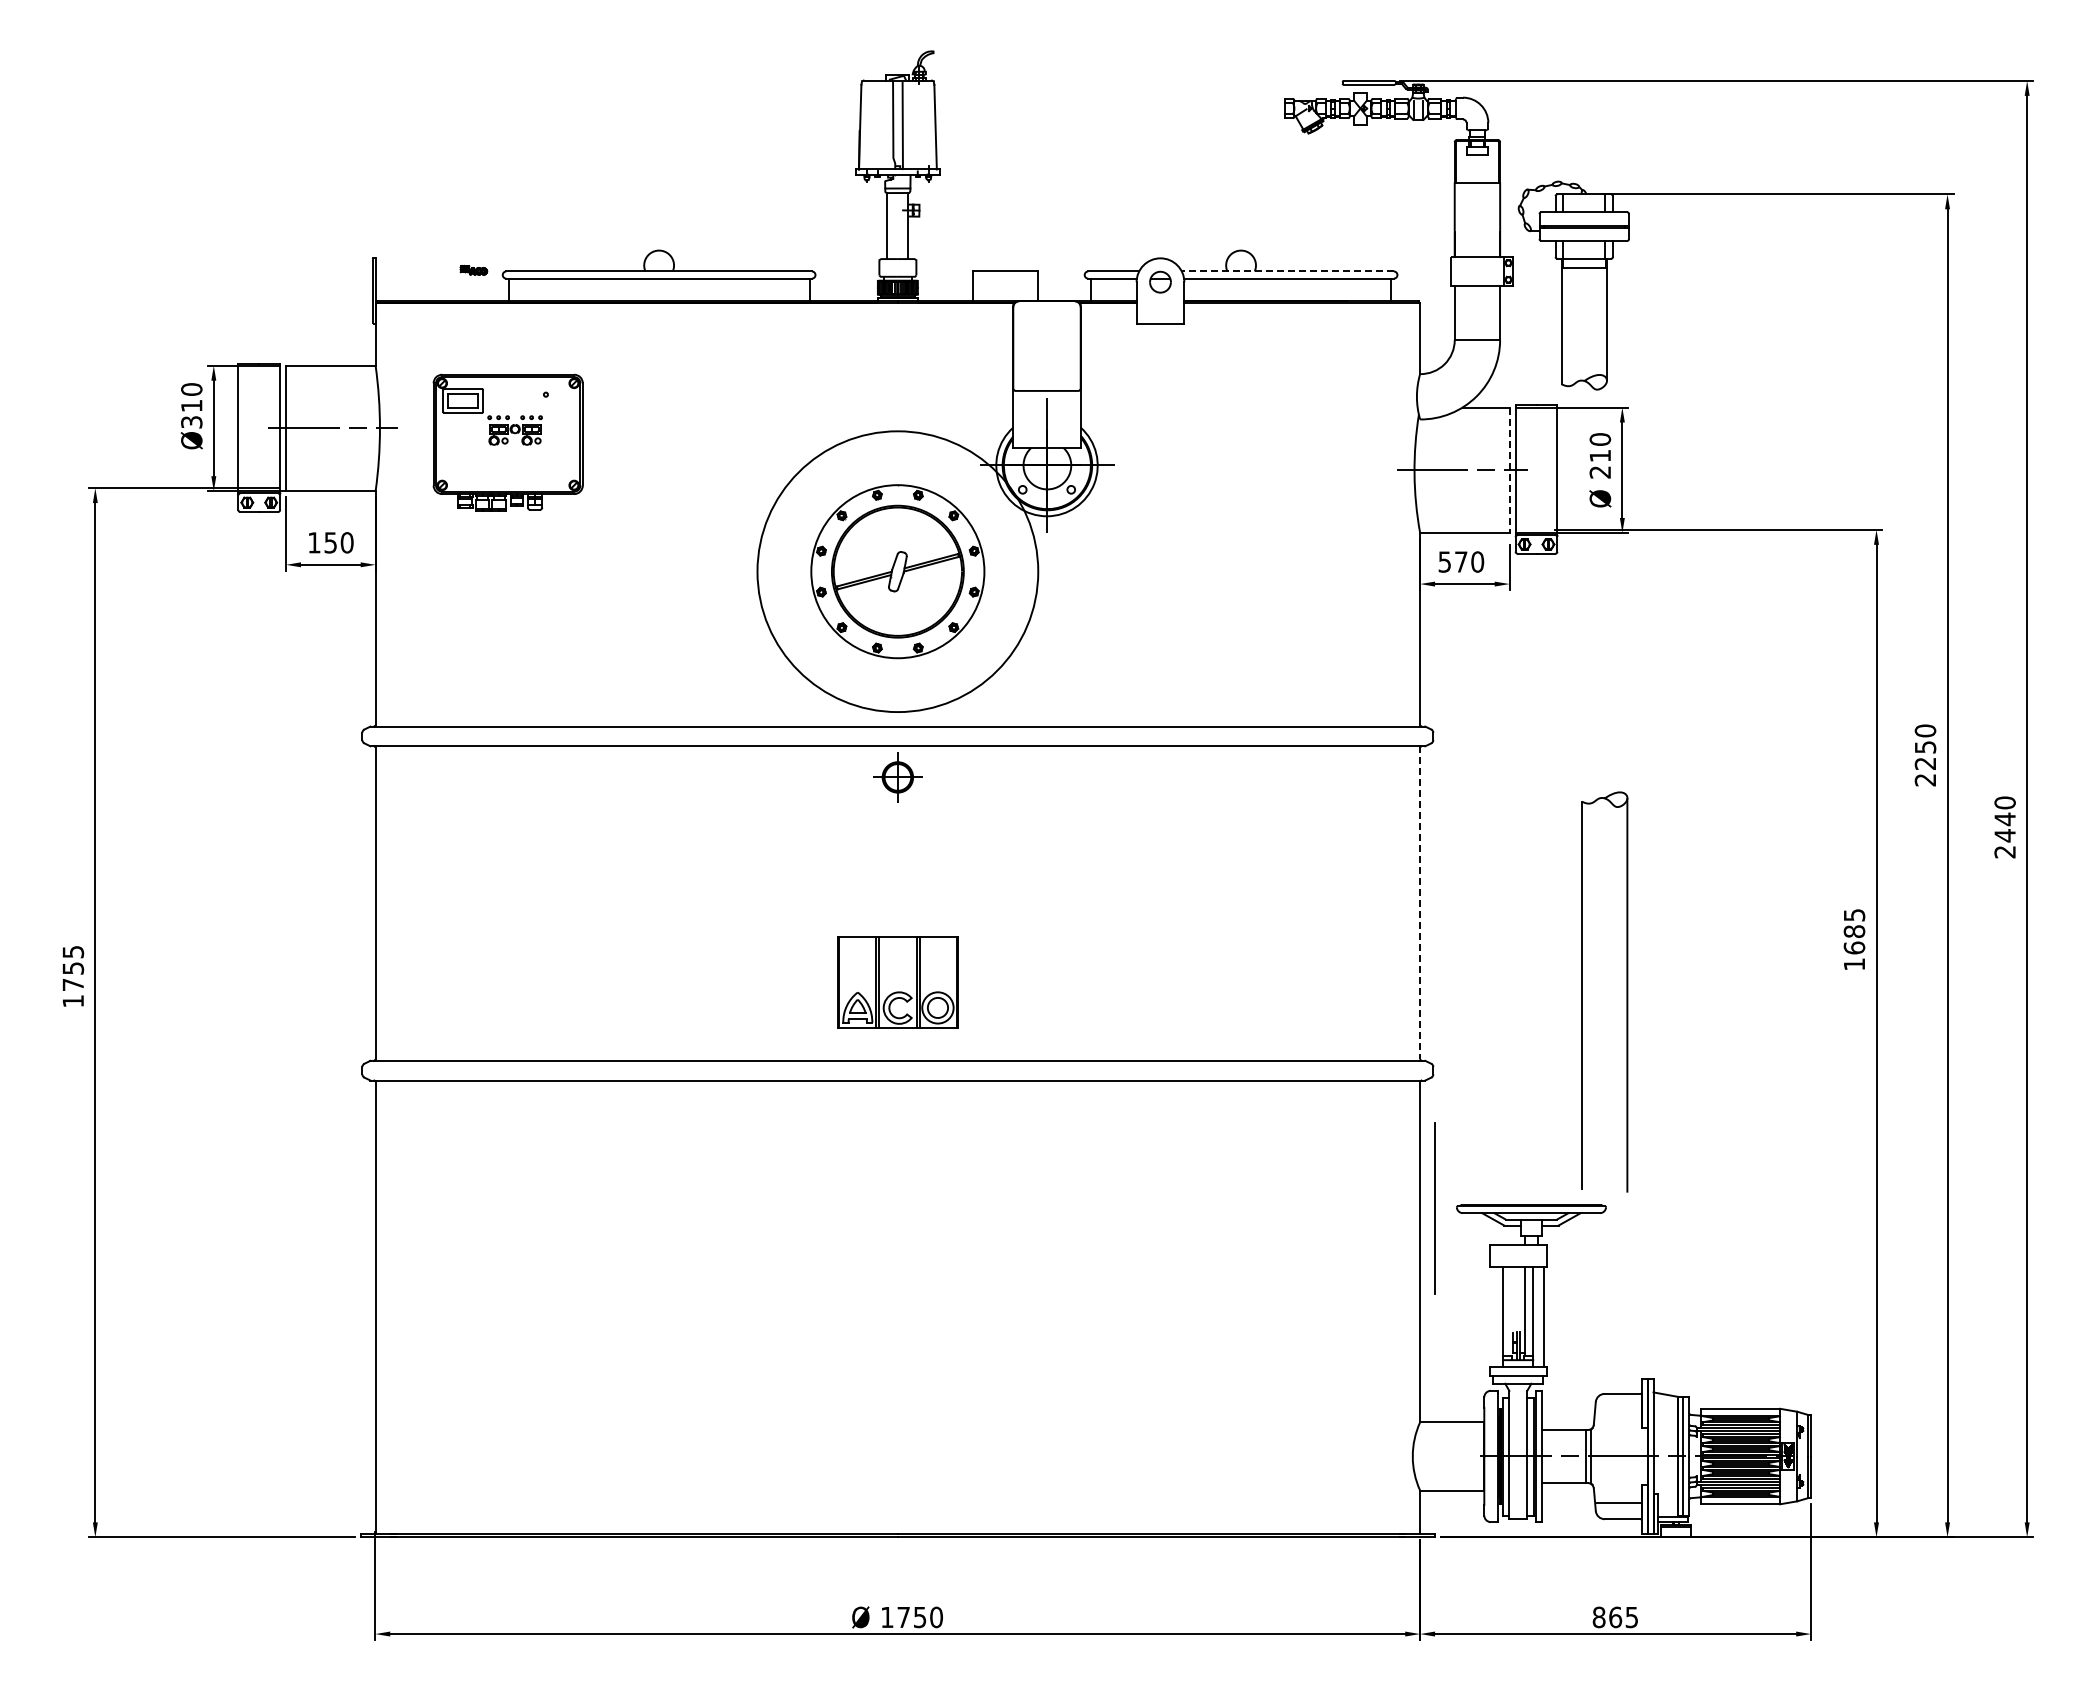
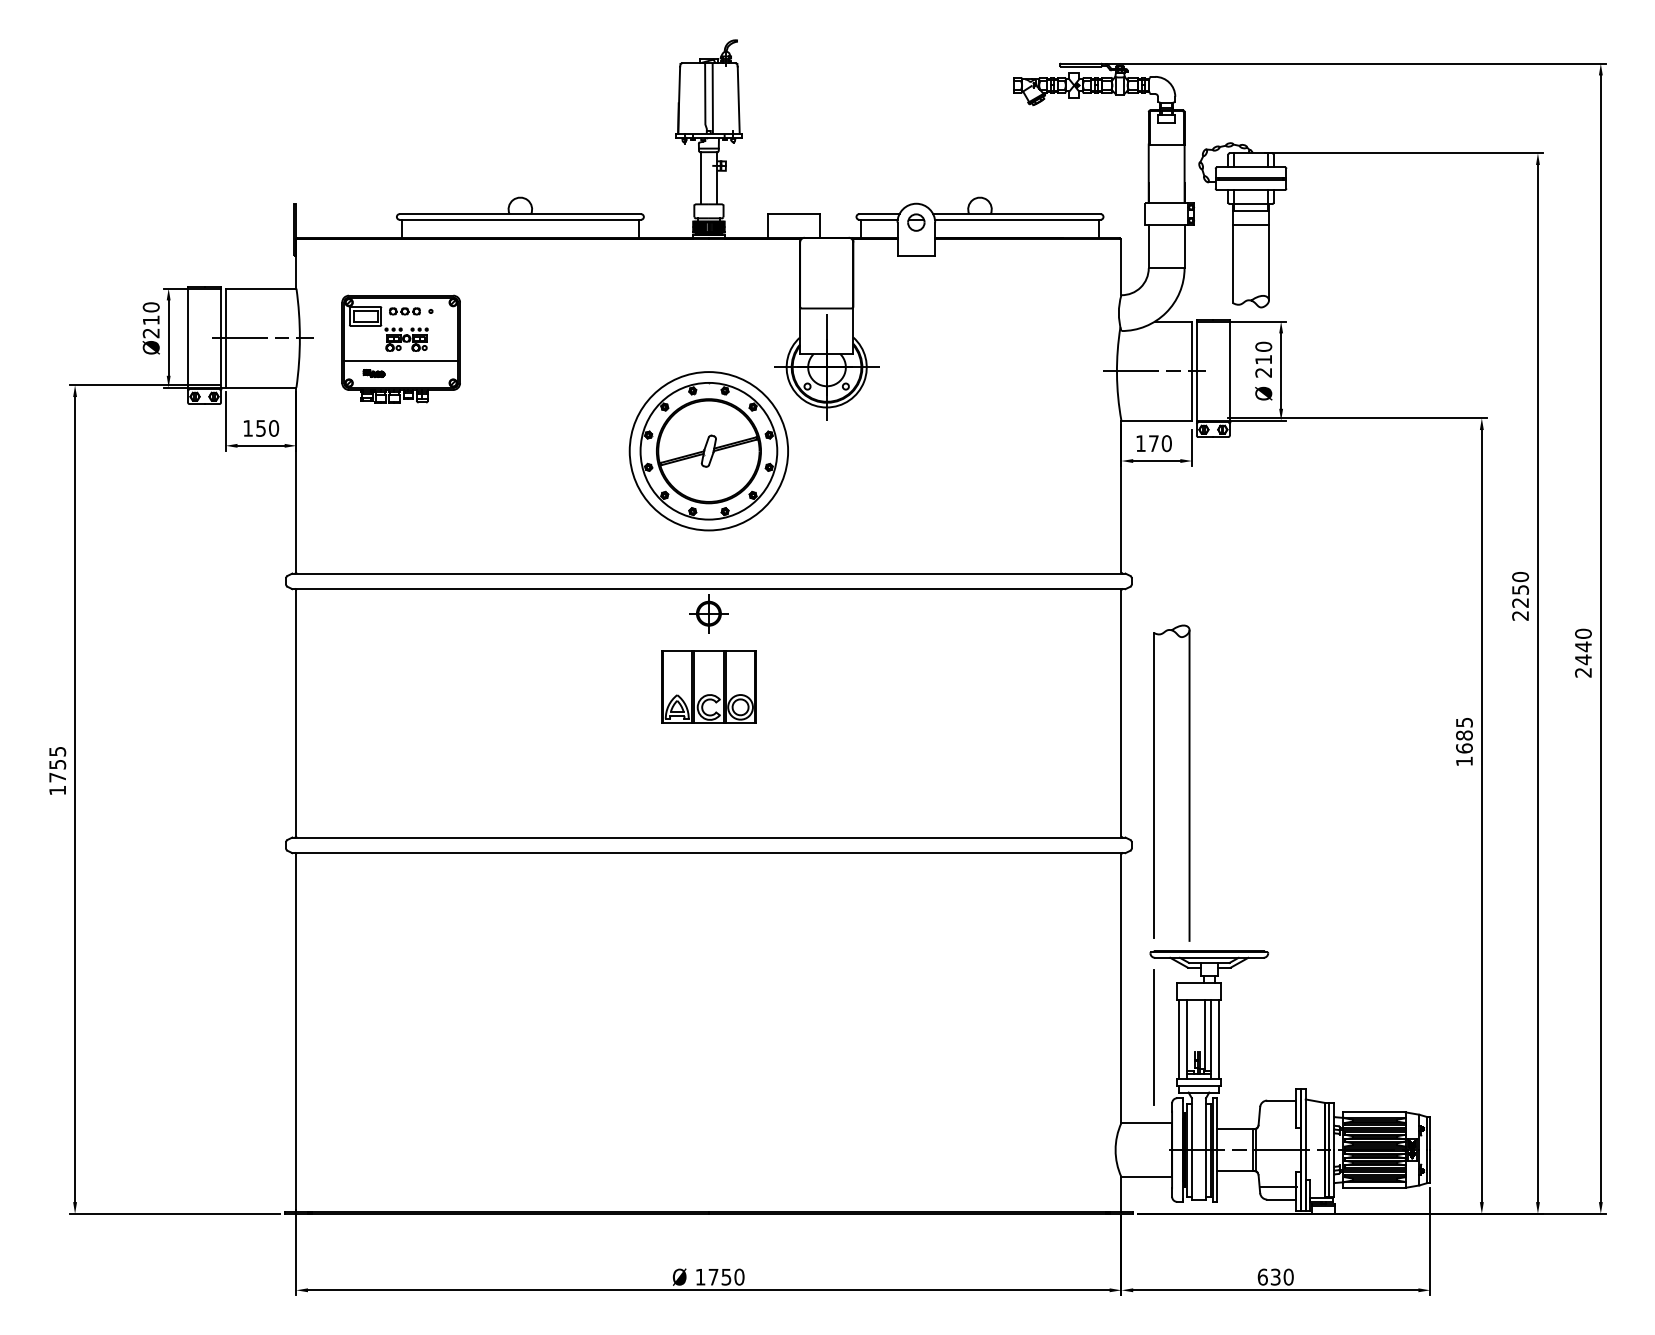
part: (473, 269) -> (373, 372), moved
line: (1287, 271) -> (1016, 214), dashed -> solid
line: (1583, 285) -> (1250, 225), added
part: (512, 394) -> (404, 311), added
text: (191, 422) -> (151, 333), Ø310 -> Ø210
line: (508, 457) -> (401, 361), added
line: (1509, 470) -> (1191, 371), dashed -> solid
text: (1444, 561) -> (1140, 443), 570 -> 170
circle: (897, 571) -> (708, 451), size x0.71
line: (1420, 903) -> (1121, 713), dashed -> solid
part: (897, 982) -> (708, 687), moved
part: (1582, 991) -> (1154, 782), moved
line: (1434, 1208) -> (1153, 1037), moved
line: (1492, 1316) -> (1178, 1039), added
text: (1615, 1617) -> (1275, 1277), 865 -> 630

